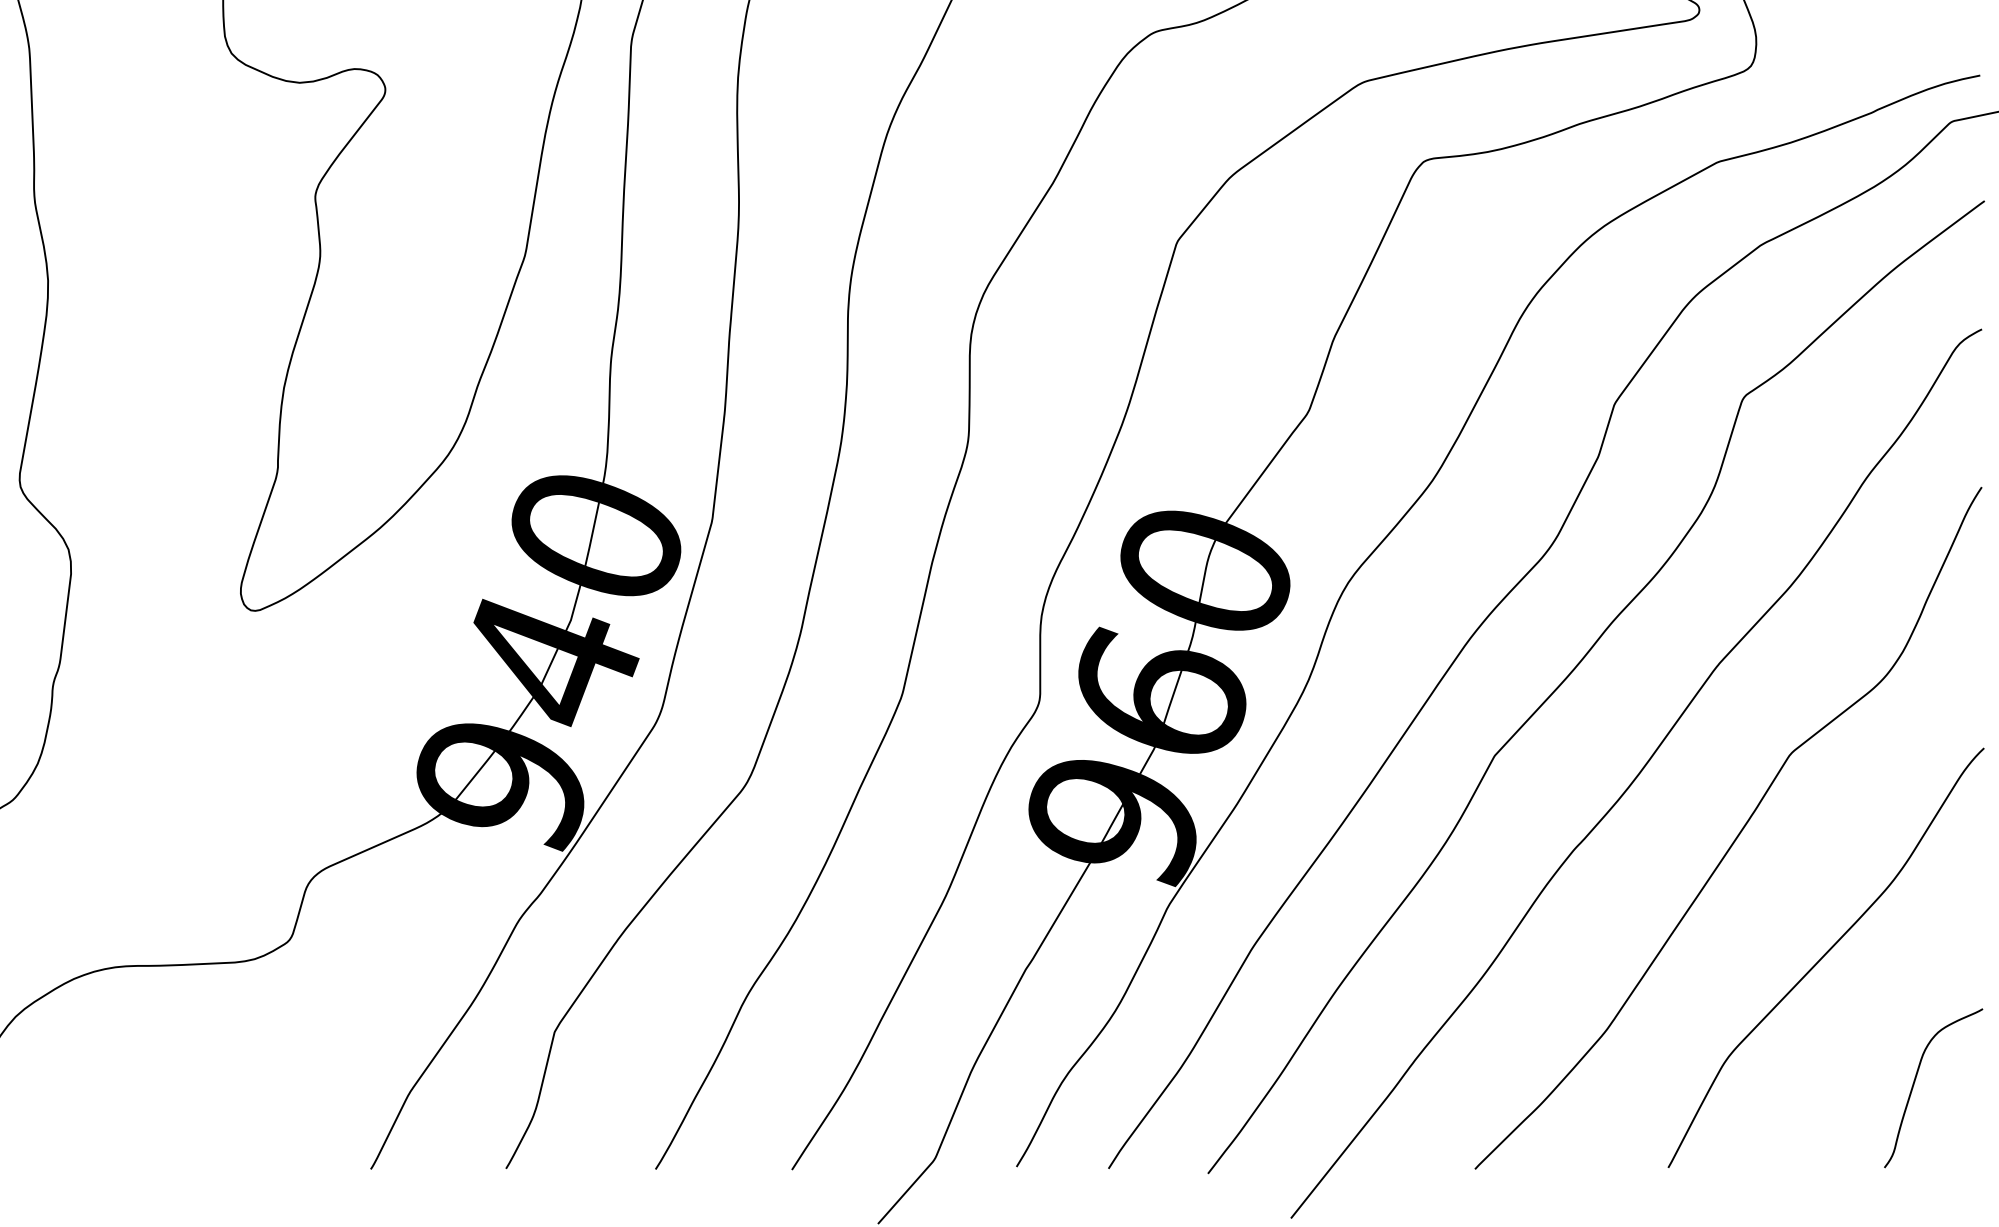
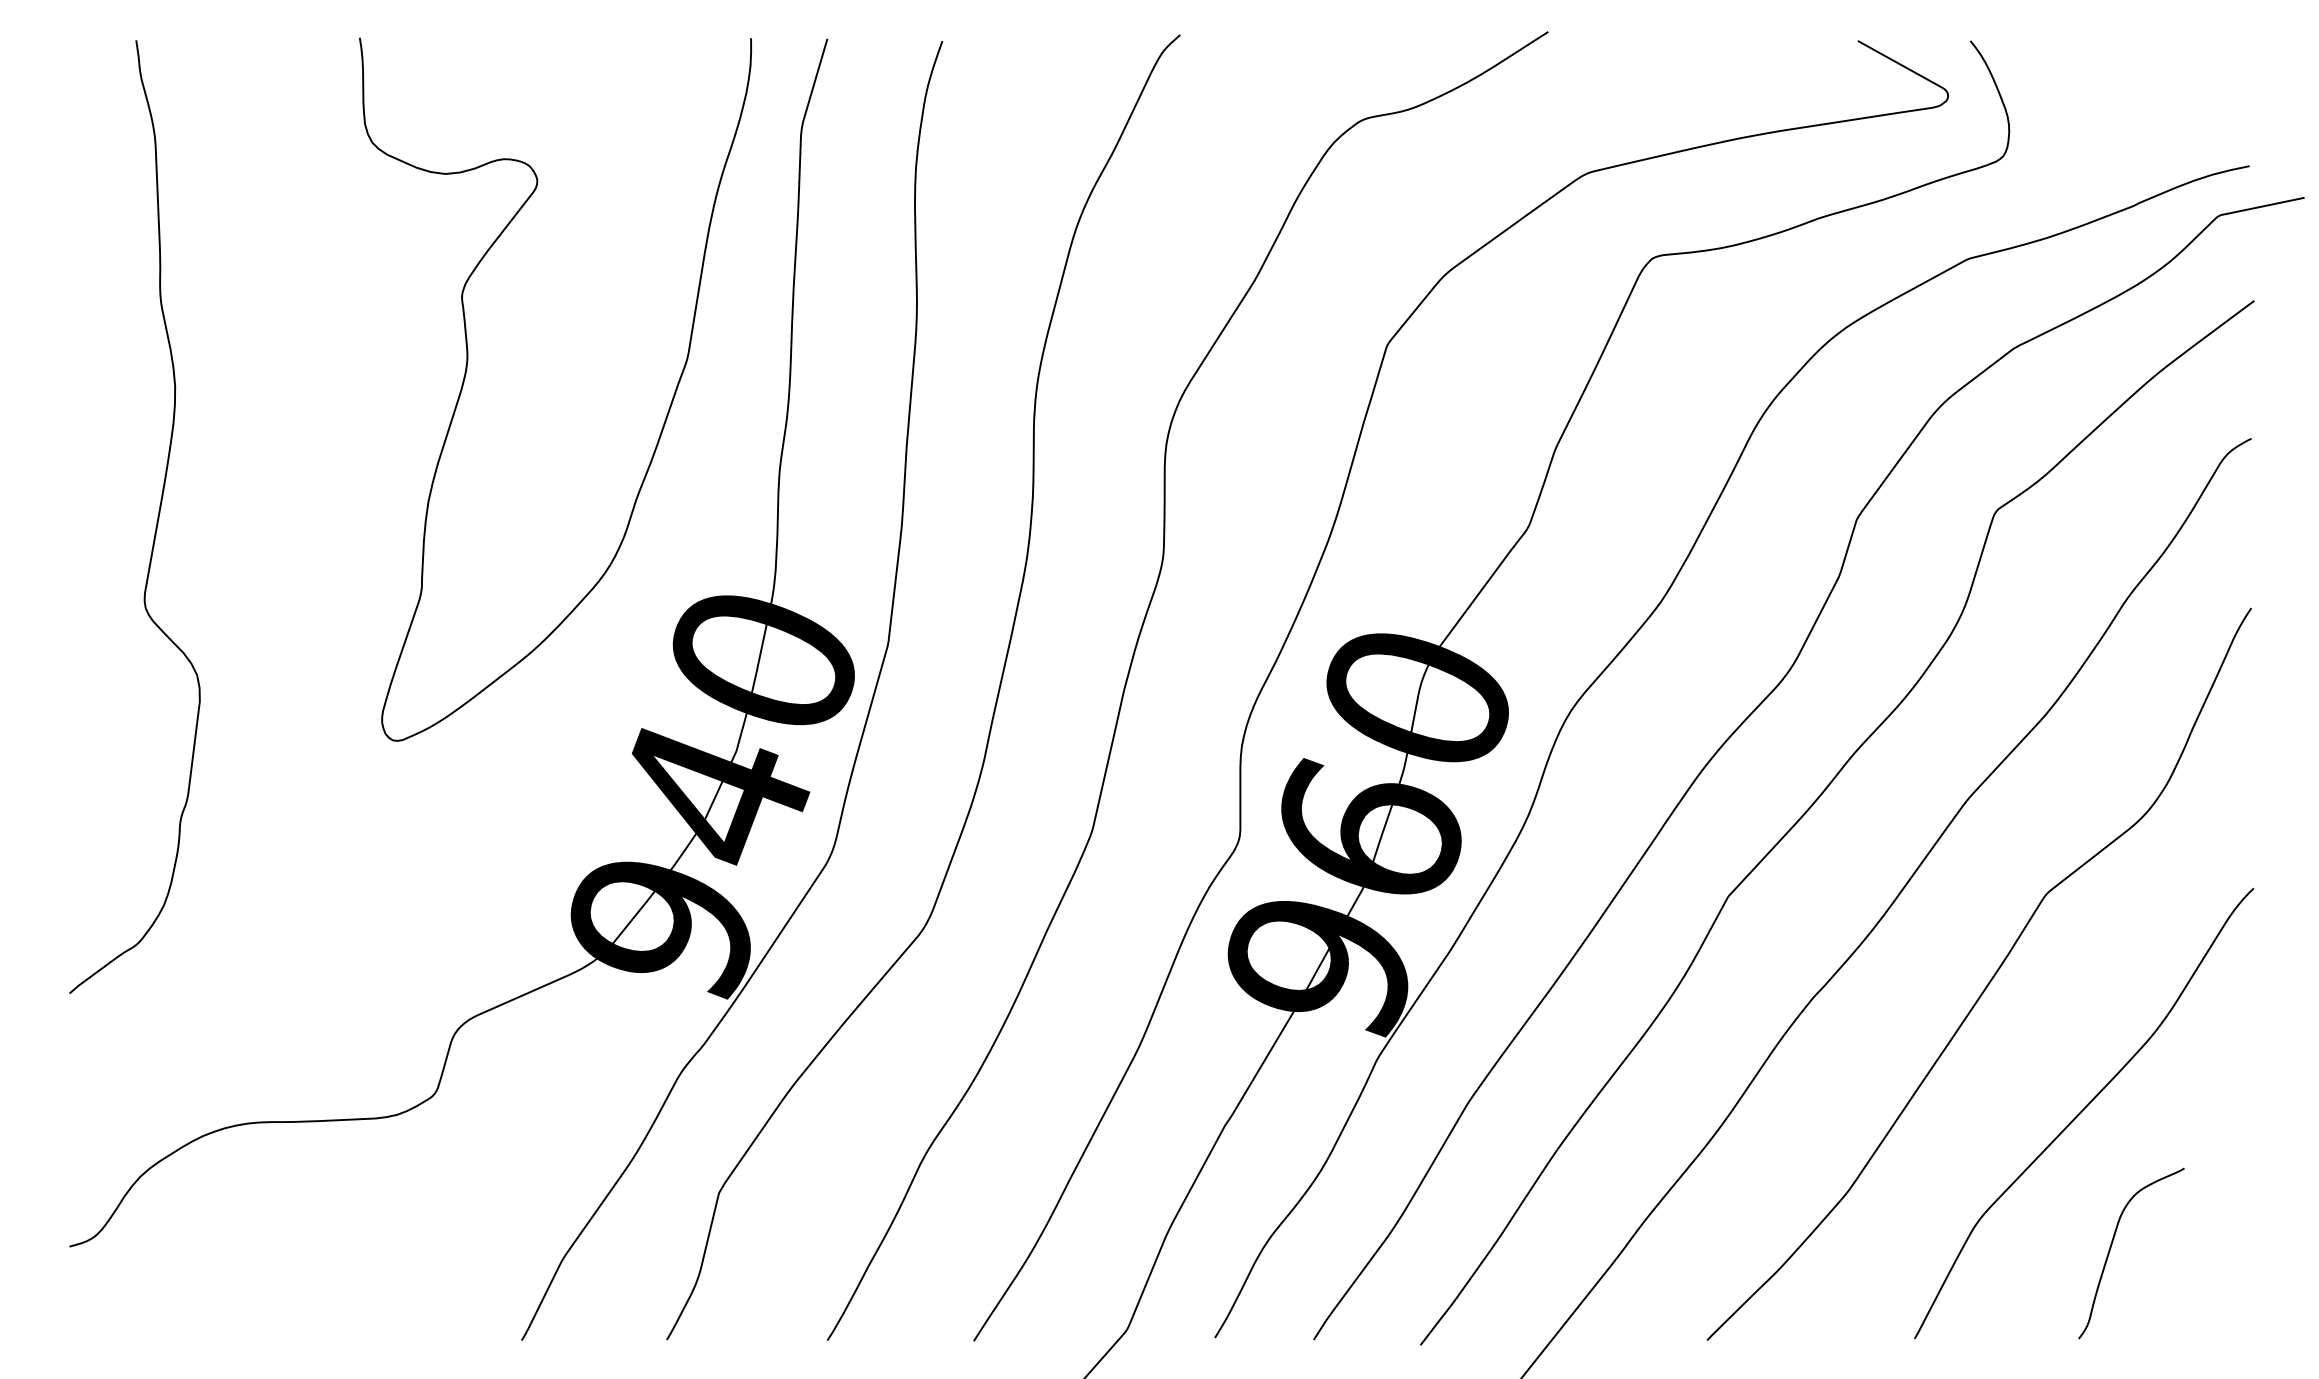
curve: (1915, 1080) -> (2112, 1245), moved

